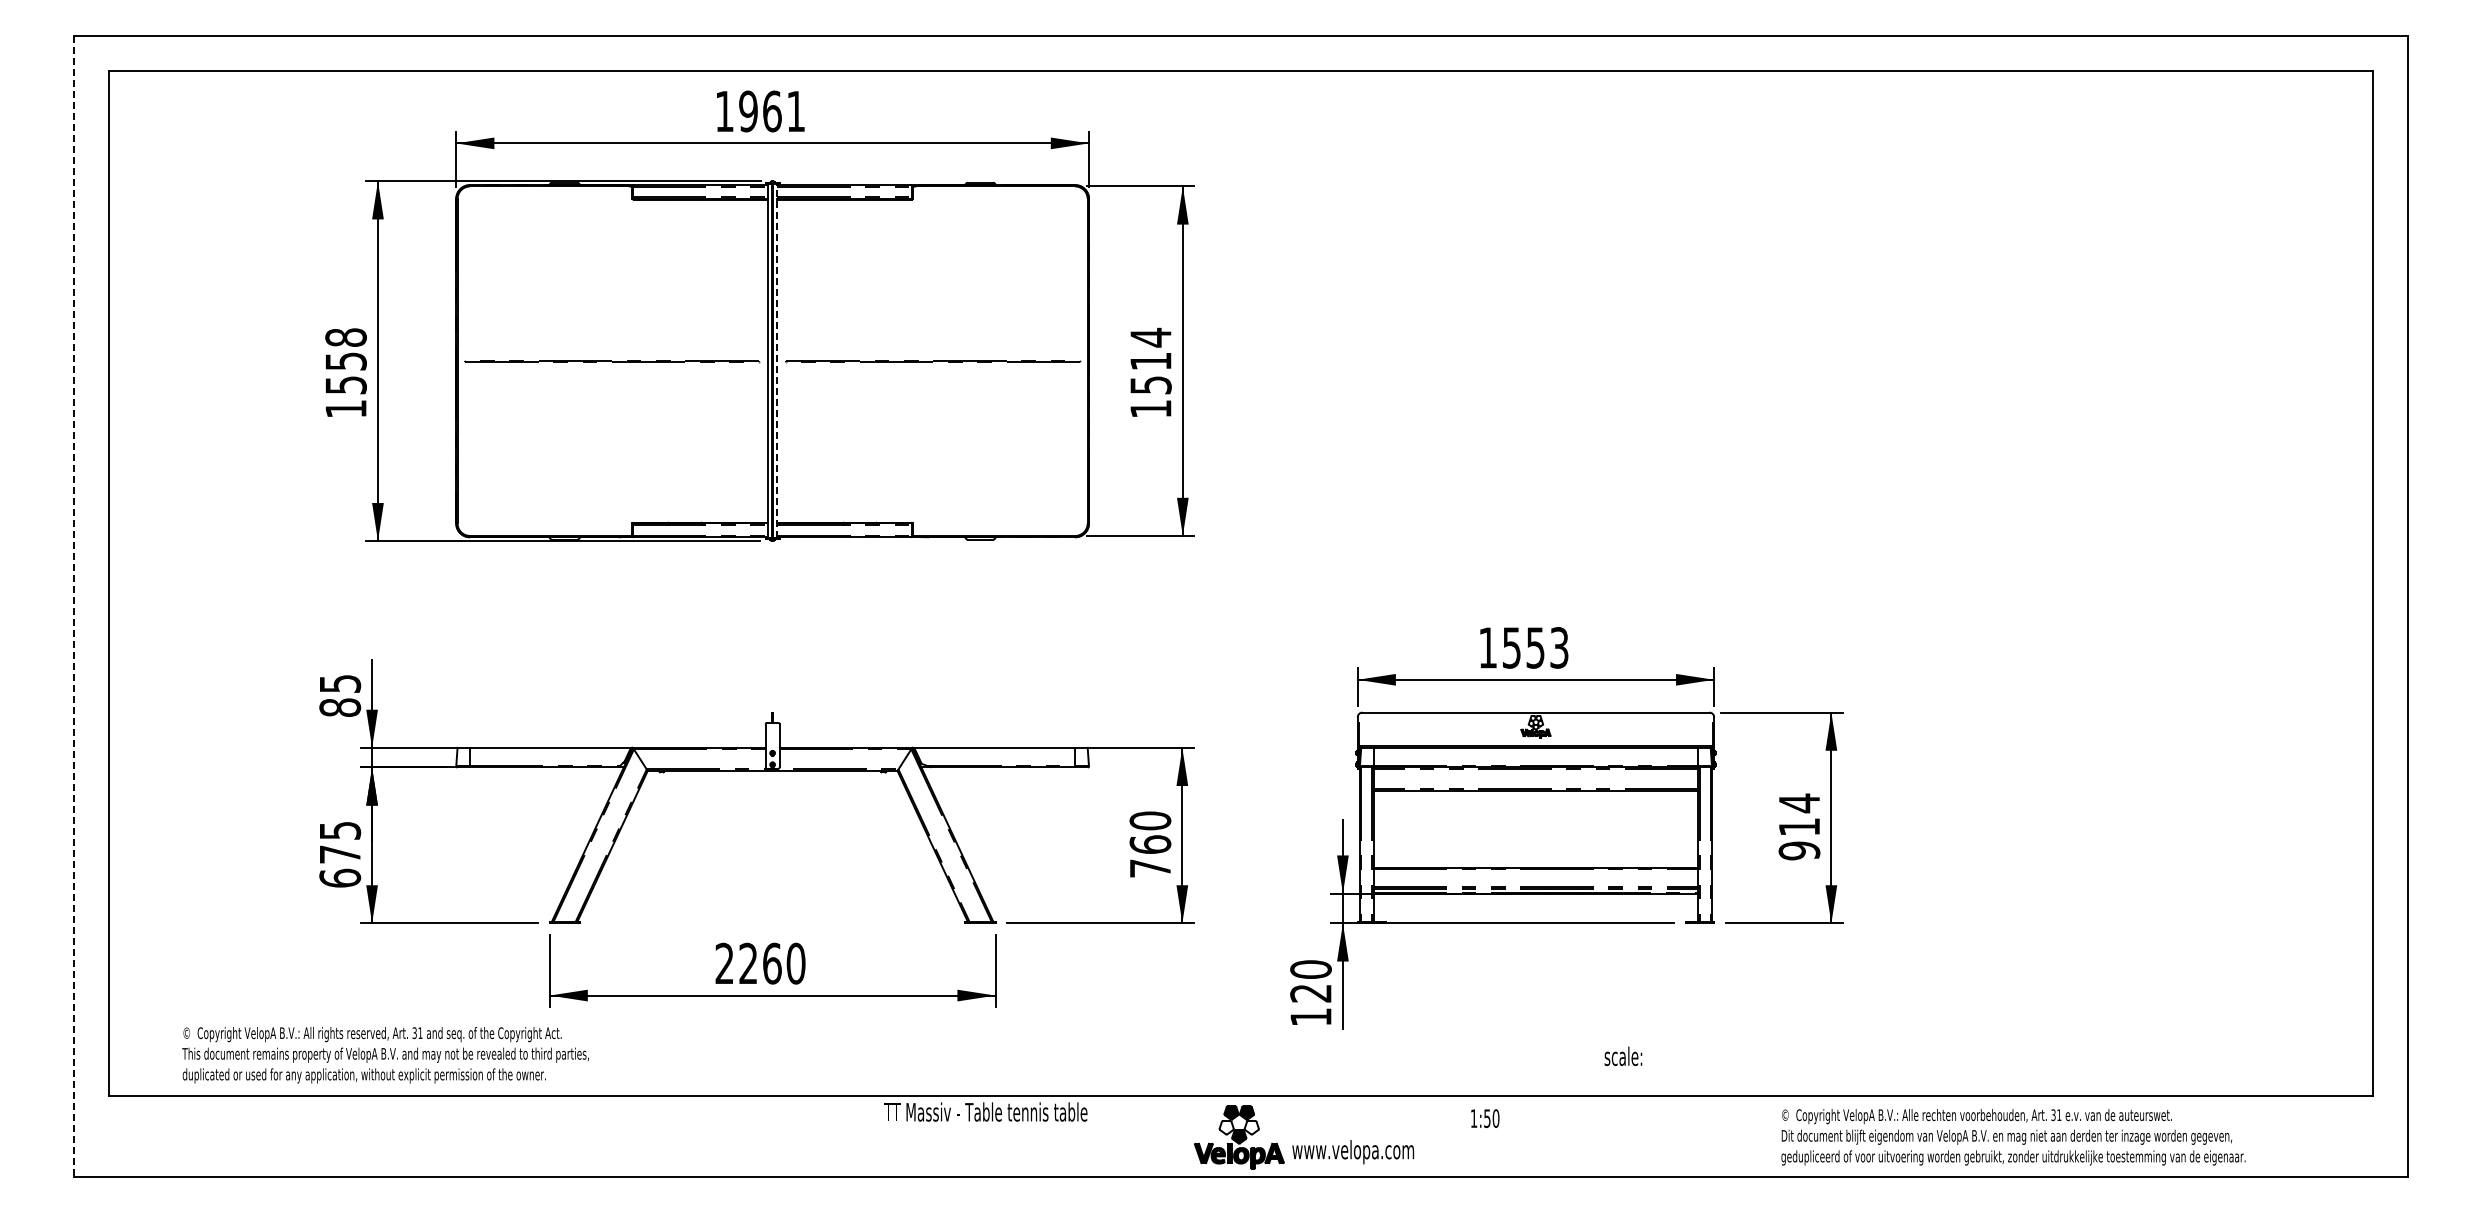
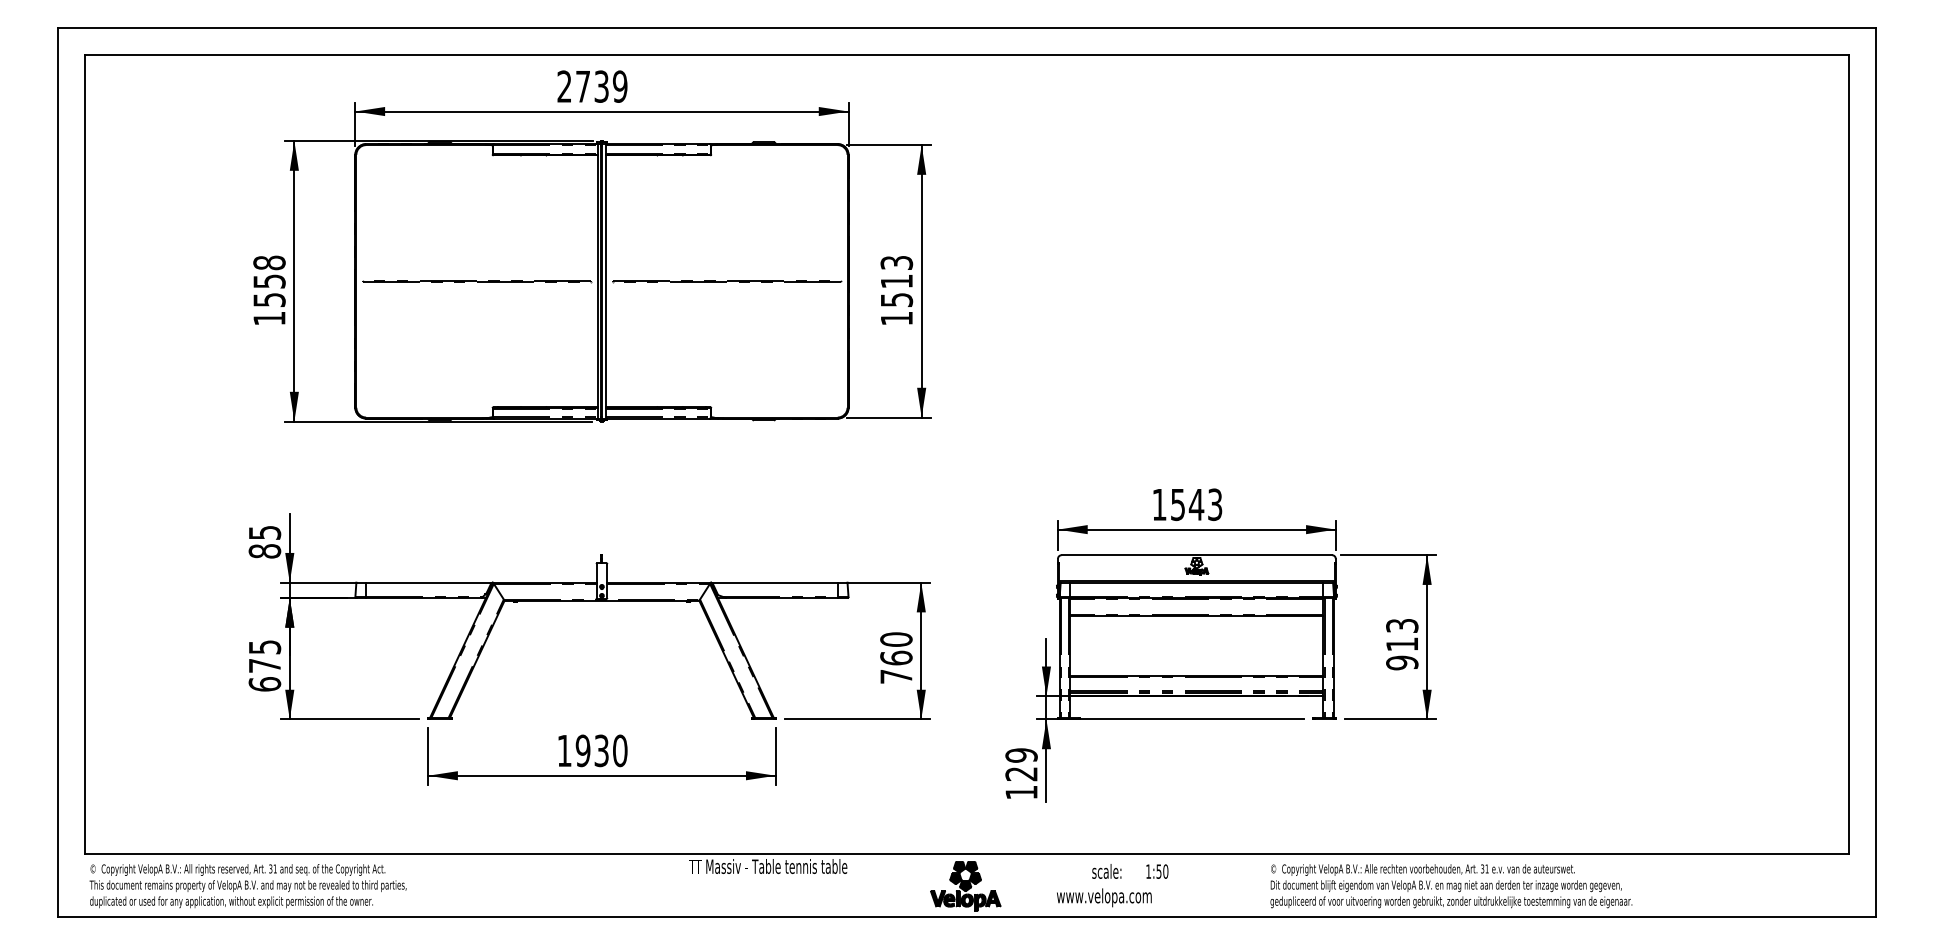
text: (760, 111) -> (592, 86), 1961 -> 2739
text: (1150, 337) -> (896, 262), 1514 -> 1513
line: (777, 361) -> (605, 281), dashed -> solid
line: (74, 606) -> (57, 472), dashed -> solid
text: (1535, 647) -> (1196, 504), 1553 -> 1543
text: (1799, 803) -> (1402, 626), 914 -> 913
text: (748, 963) -> (583, 750), 2260 -> 1930
text: (1310, 969) -> (1021, 755), 120 -> 129
text: (385, 1055) -> (248, 886), moved
text: (1623, 1055) -> (1106, 870), moved
fill: (1226, 1127) -> (955, 878), added
fill: (1251, 1127) -> (975, 878), added
text: (2013, 1137) -> (1451, 886), moved
text: (1353, 1152) -> (1104, 898), moved

